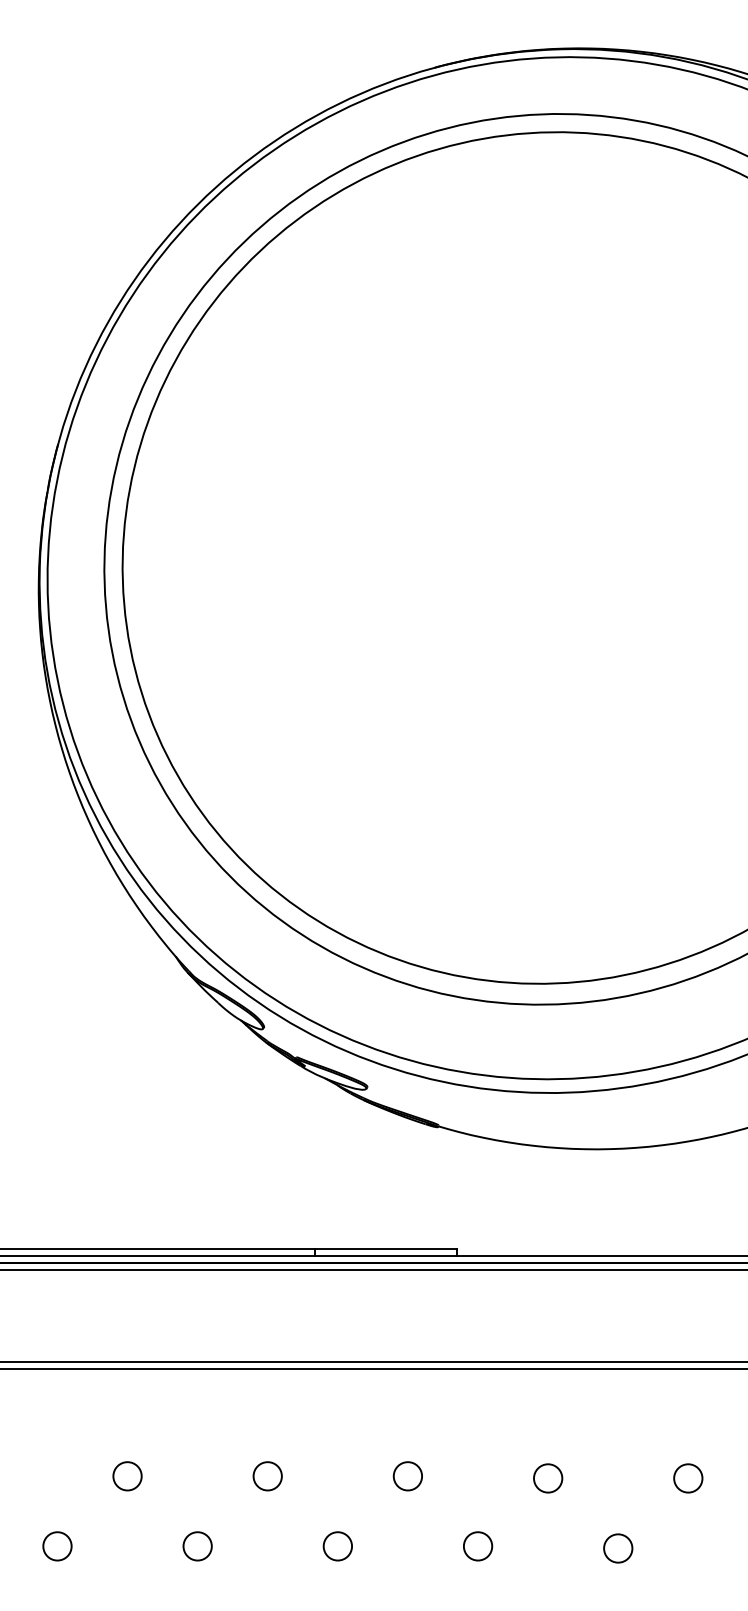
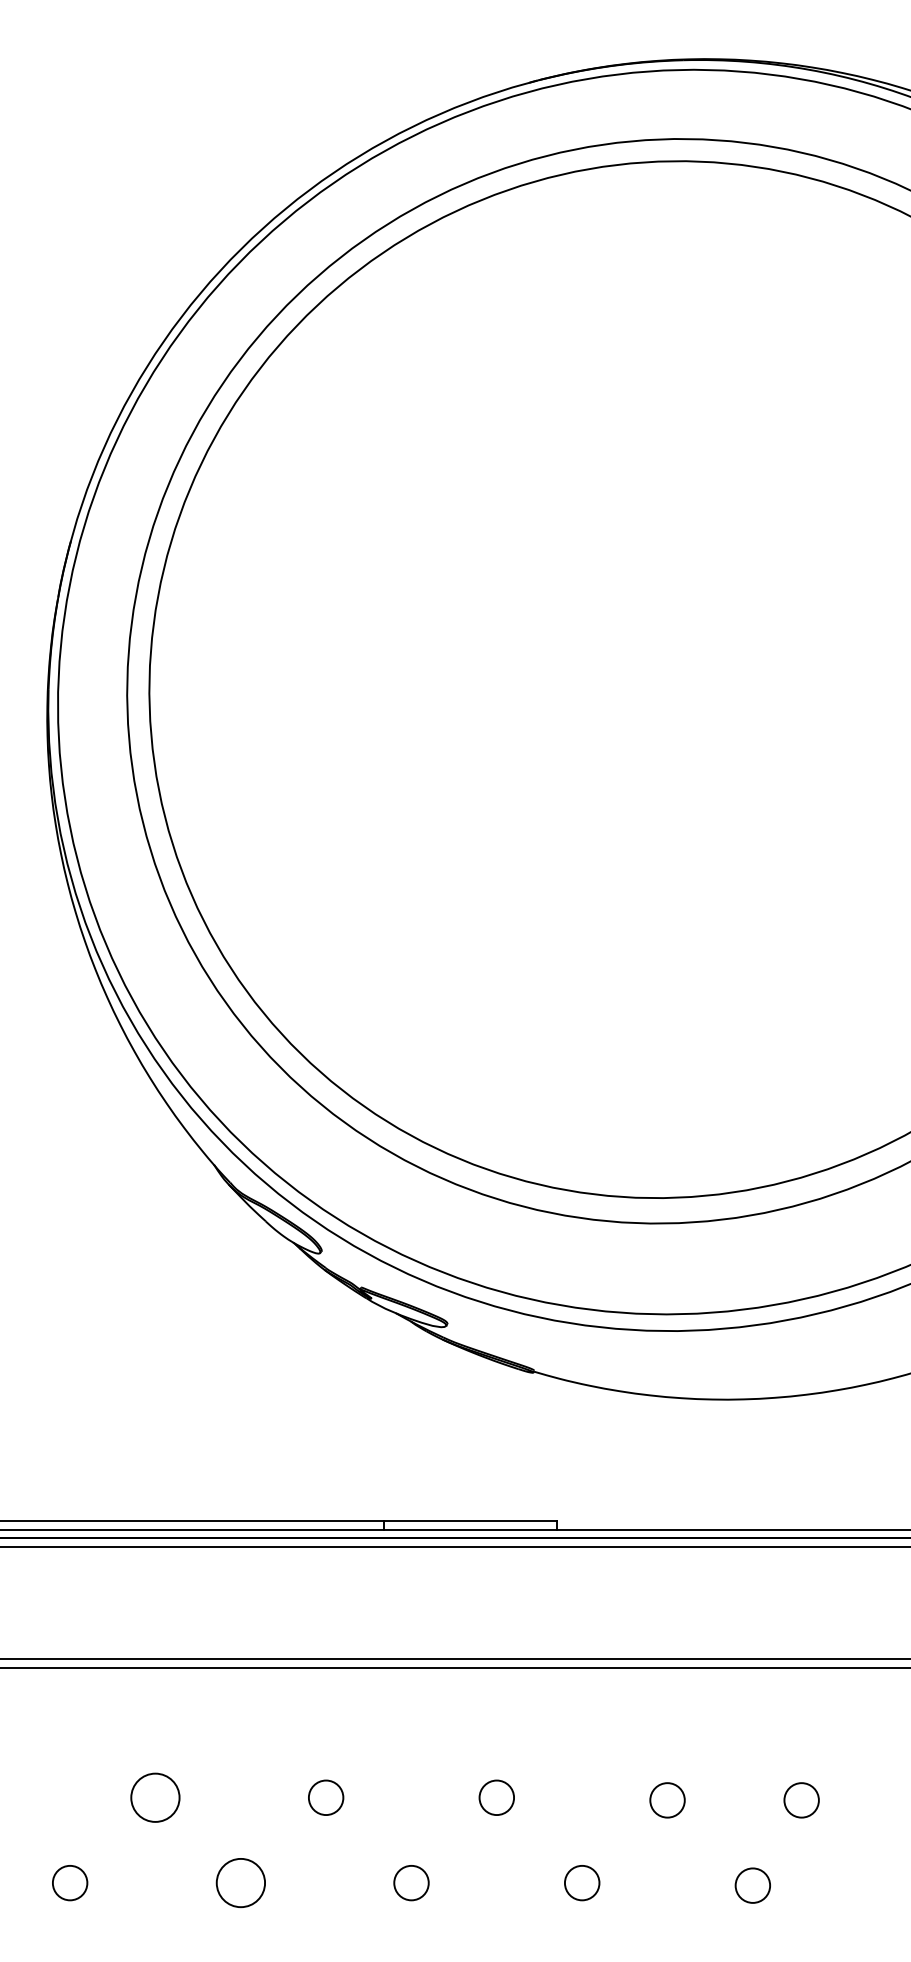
circle: (127, 1476) -> (155, 1798), size x1.4
circle: (688, 1478) -> (801, 1800), moved
circle: (197, 1546) -> (240, 1883), size x1.4

